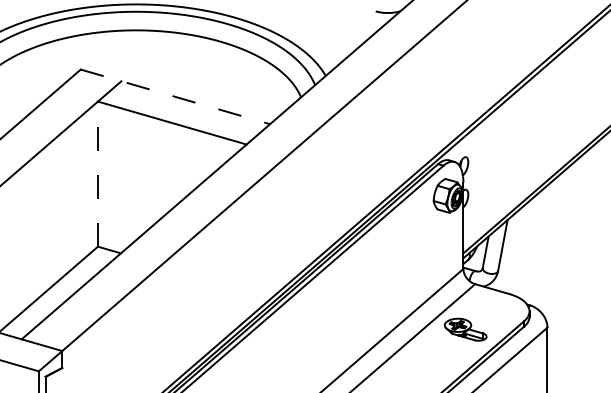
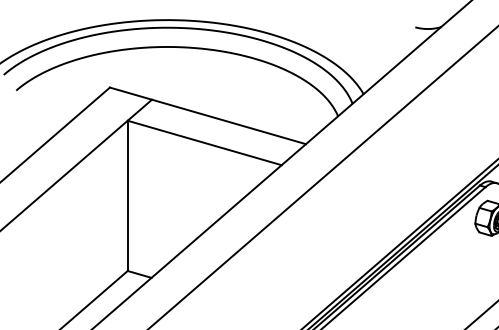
line: (175, 96) -> (208, 115), dashed -> solid
line: (97, 174) -> (127, 196), dashed -> solid

